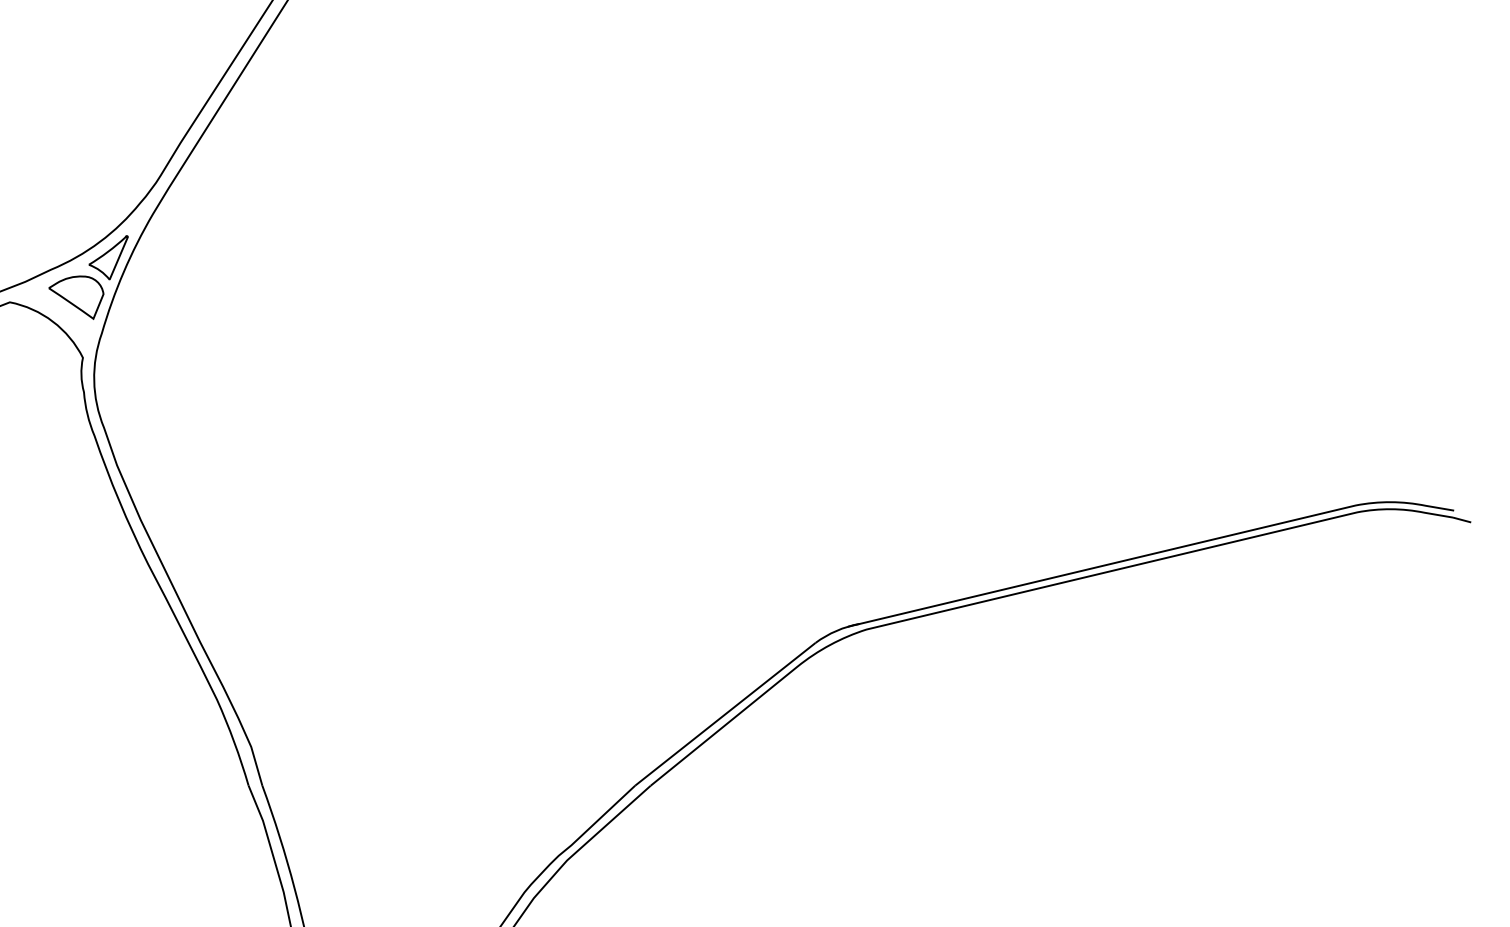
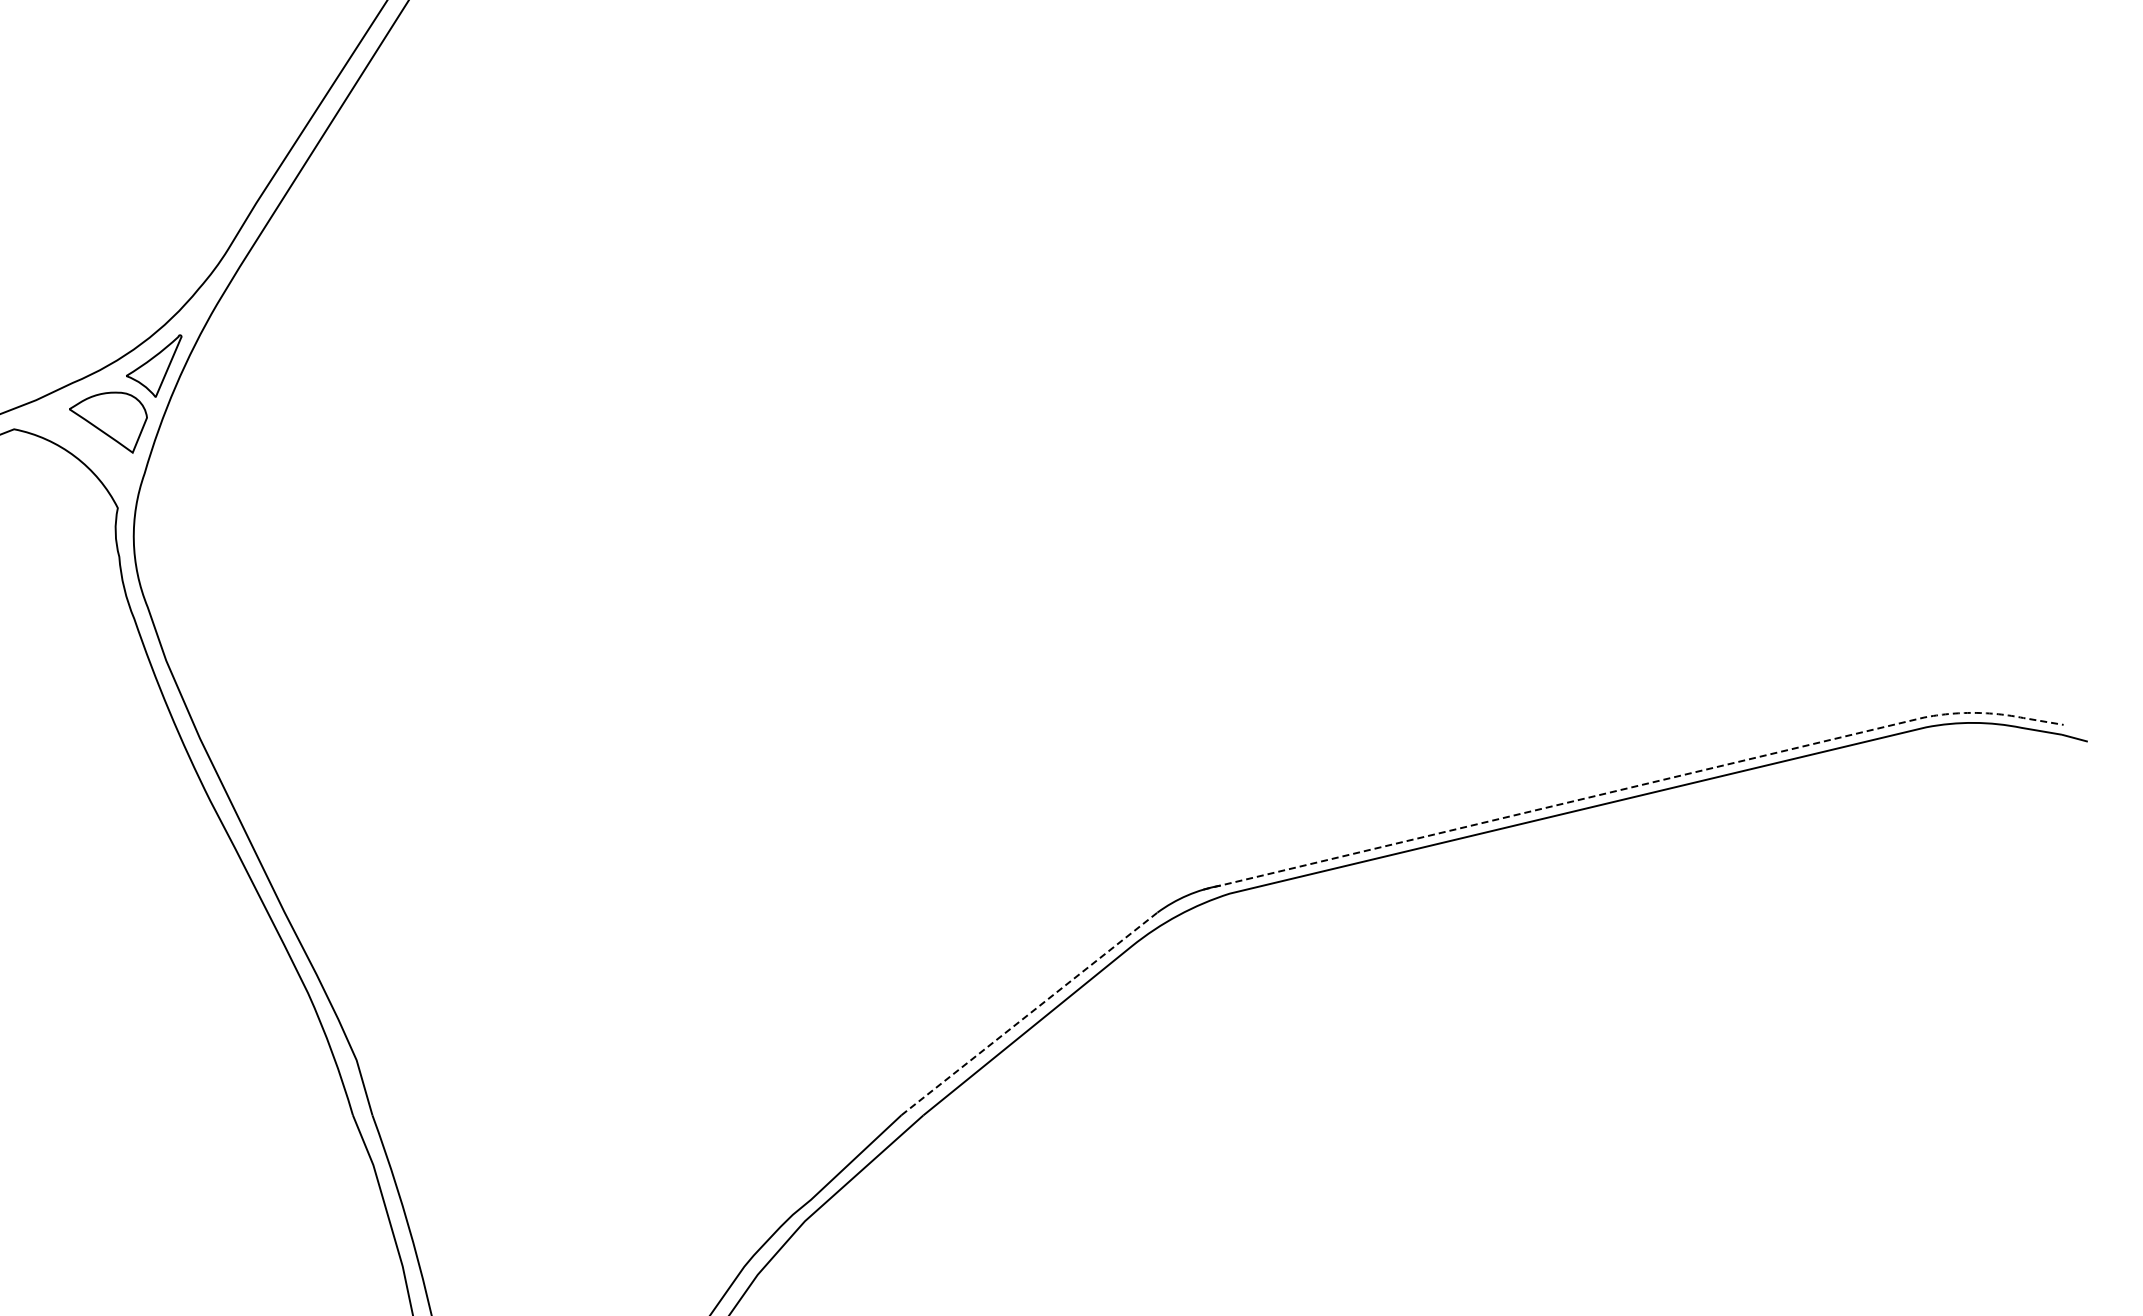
line: (1155, 553) -> (1639, 785), solid -> dashed
line: (725, 714) -> (1029, 1013), solid -> dashed

